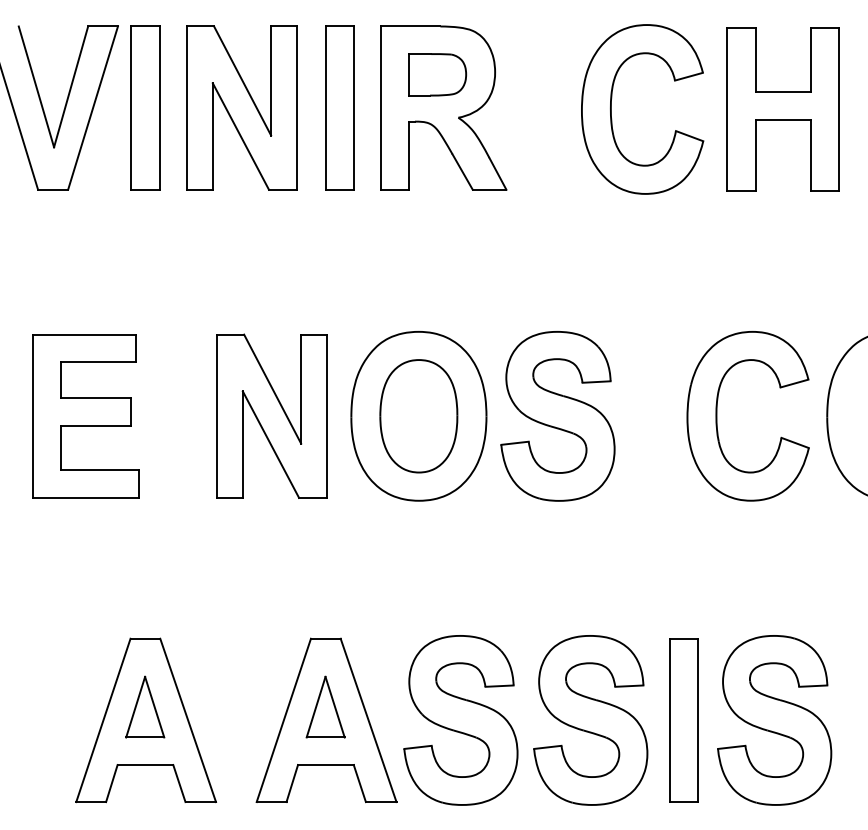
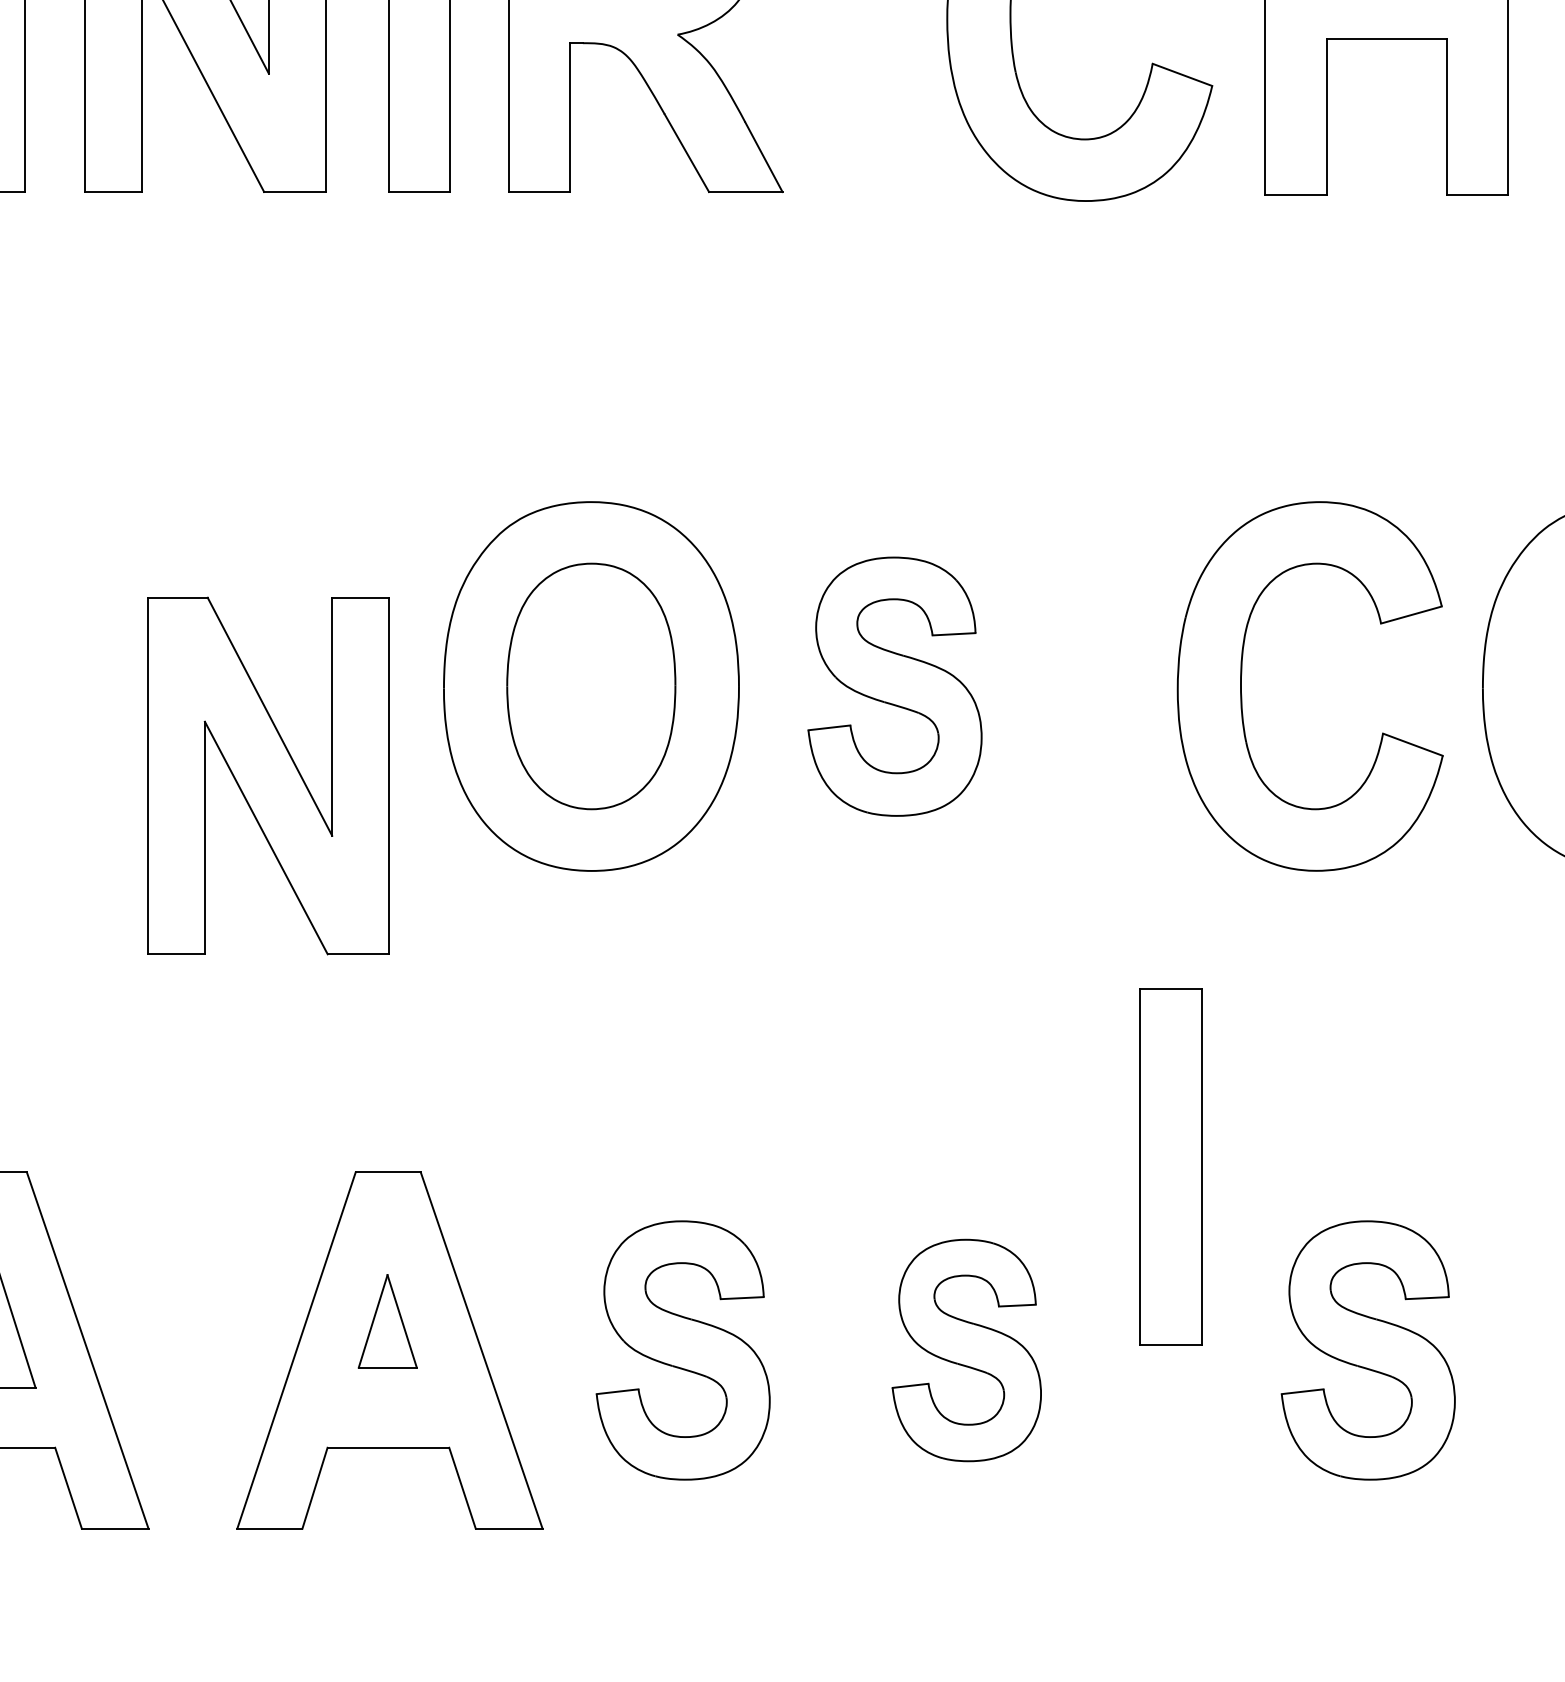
part: (271, 415) -> (267, 774), moved
part: (557, 416) -> (894, 686), size x0.7
part: (325, 706) -> (387, 1320), size x0.7
part: (460, 720) -> (682, 1350), size x0.7
part: (590, 720) -> (966, 1350), size x0.6
part: (683, 720) -> (1169, 1167), moved
part: (774, 720) -> (1367, 1350), size x0.7

